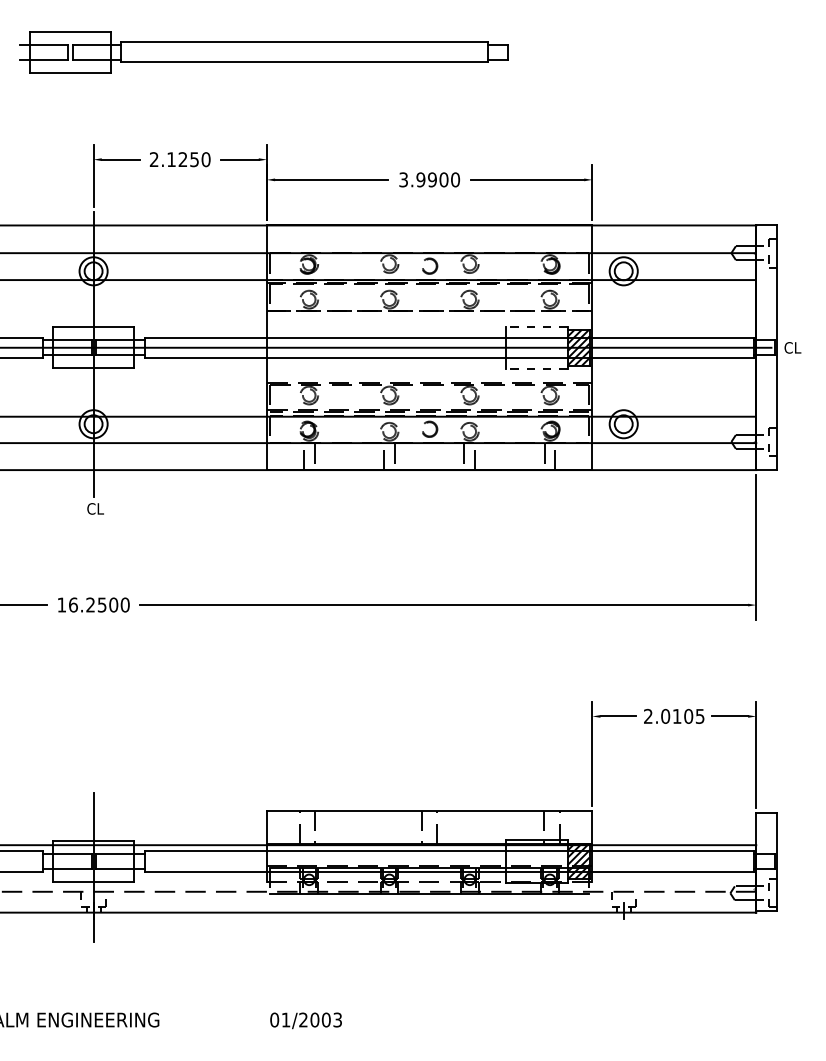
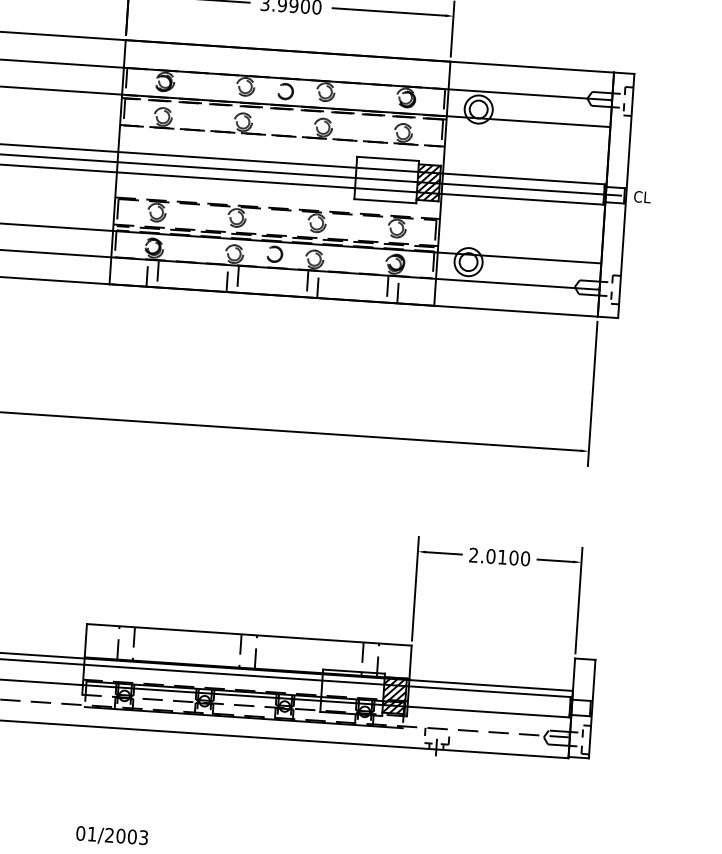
line: (536, 326) -> (388, 158), dashed -> solid
line: (536, 368) -> (385, 200), dashed -> solid
text: (699, 715) -> (524, 557), 2.0105 -> 2.0100

